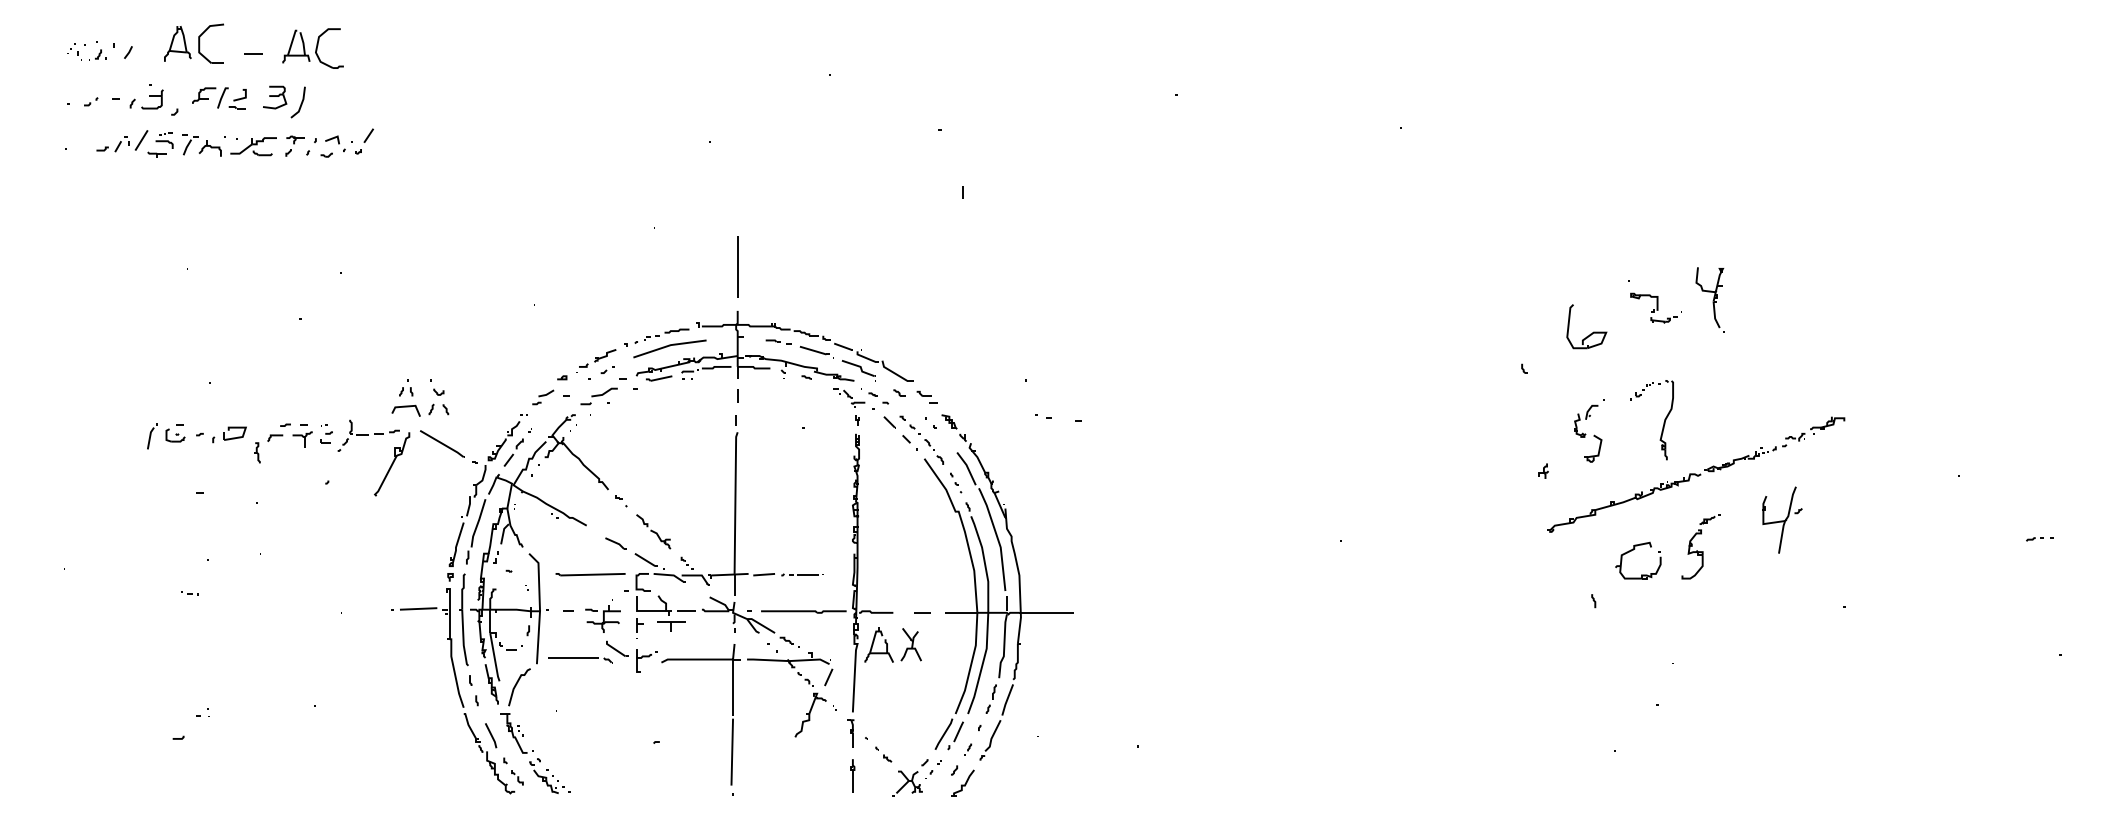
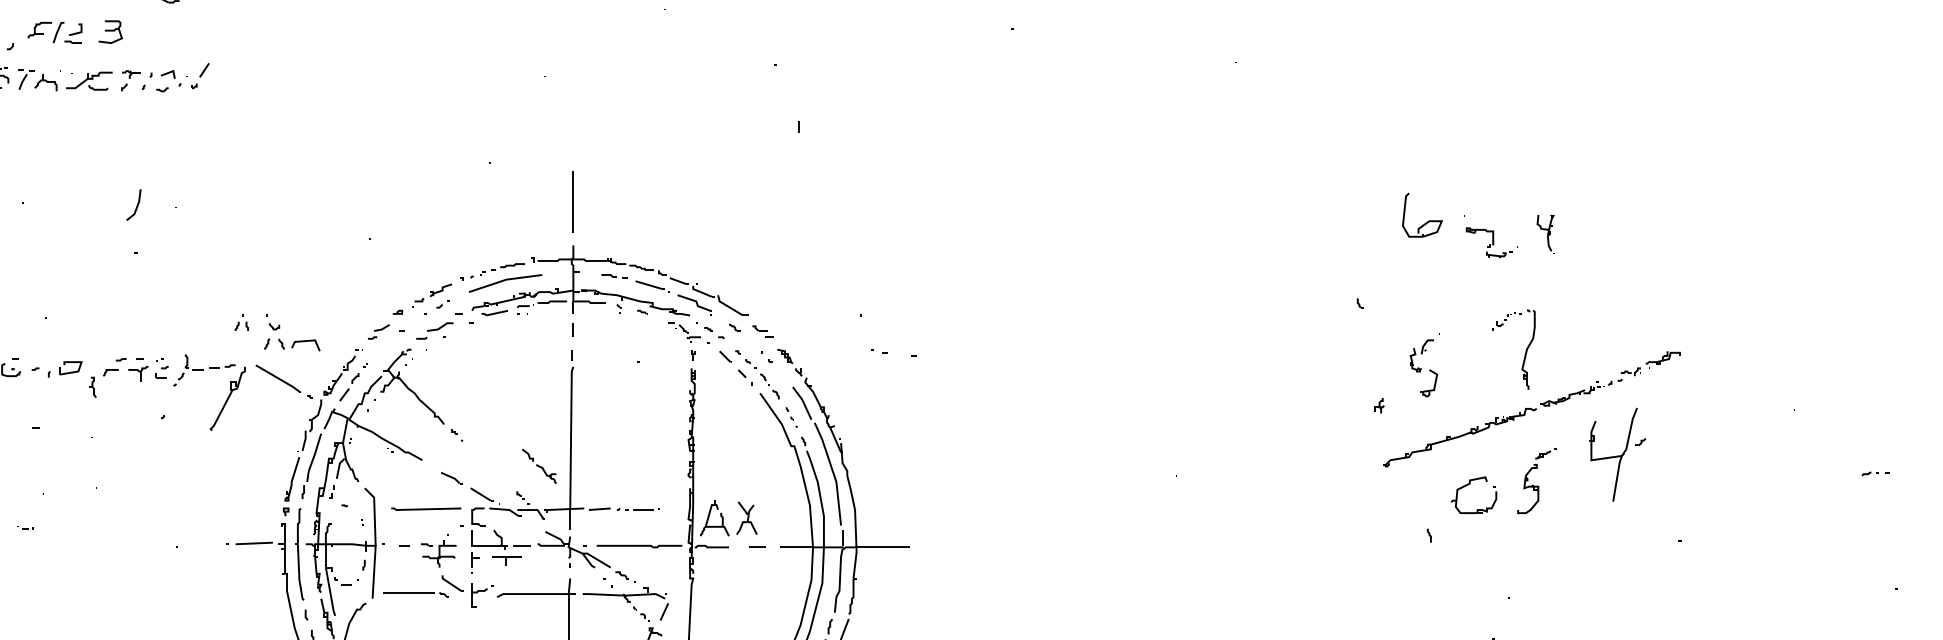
line: (300, 103) -> (136, 206), moved
part: (1709, 299) -> (1545, 234), size x0.6
part: (1590, 333) -> (1426, 222), moved
line: (405, 407) -> (305, 342), moved
part: (1663, 422) -> (1525, 352), moved
part: (1782, 519) -> (1618, 454), size x1.4
part: (653, 531) -> (539, 466), moved
part: (892, 644) -> (728, 518), moved

